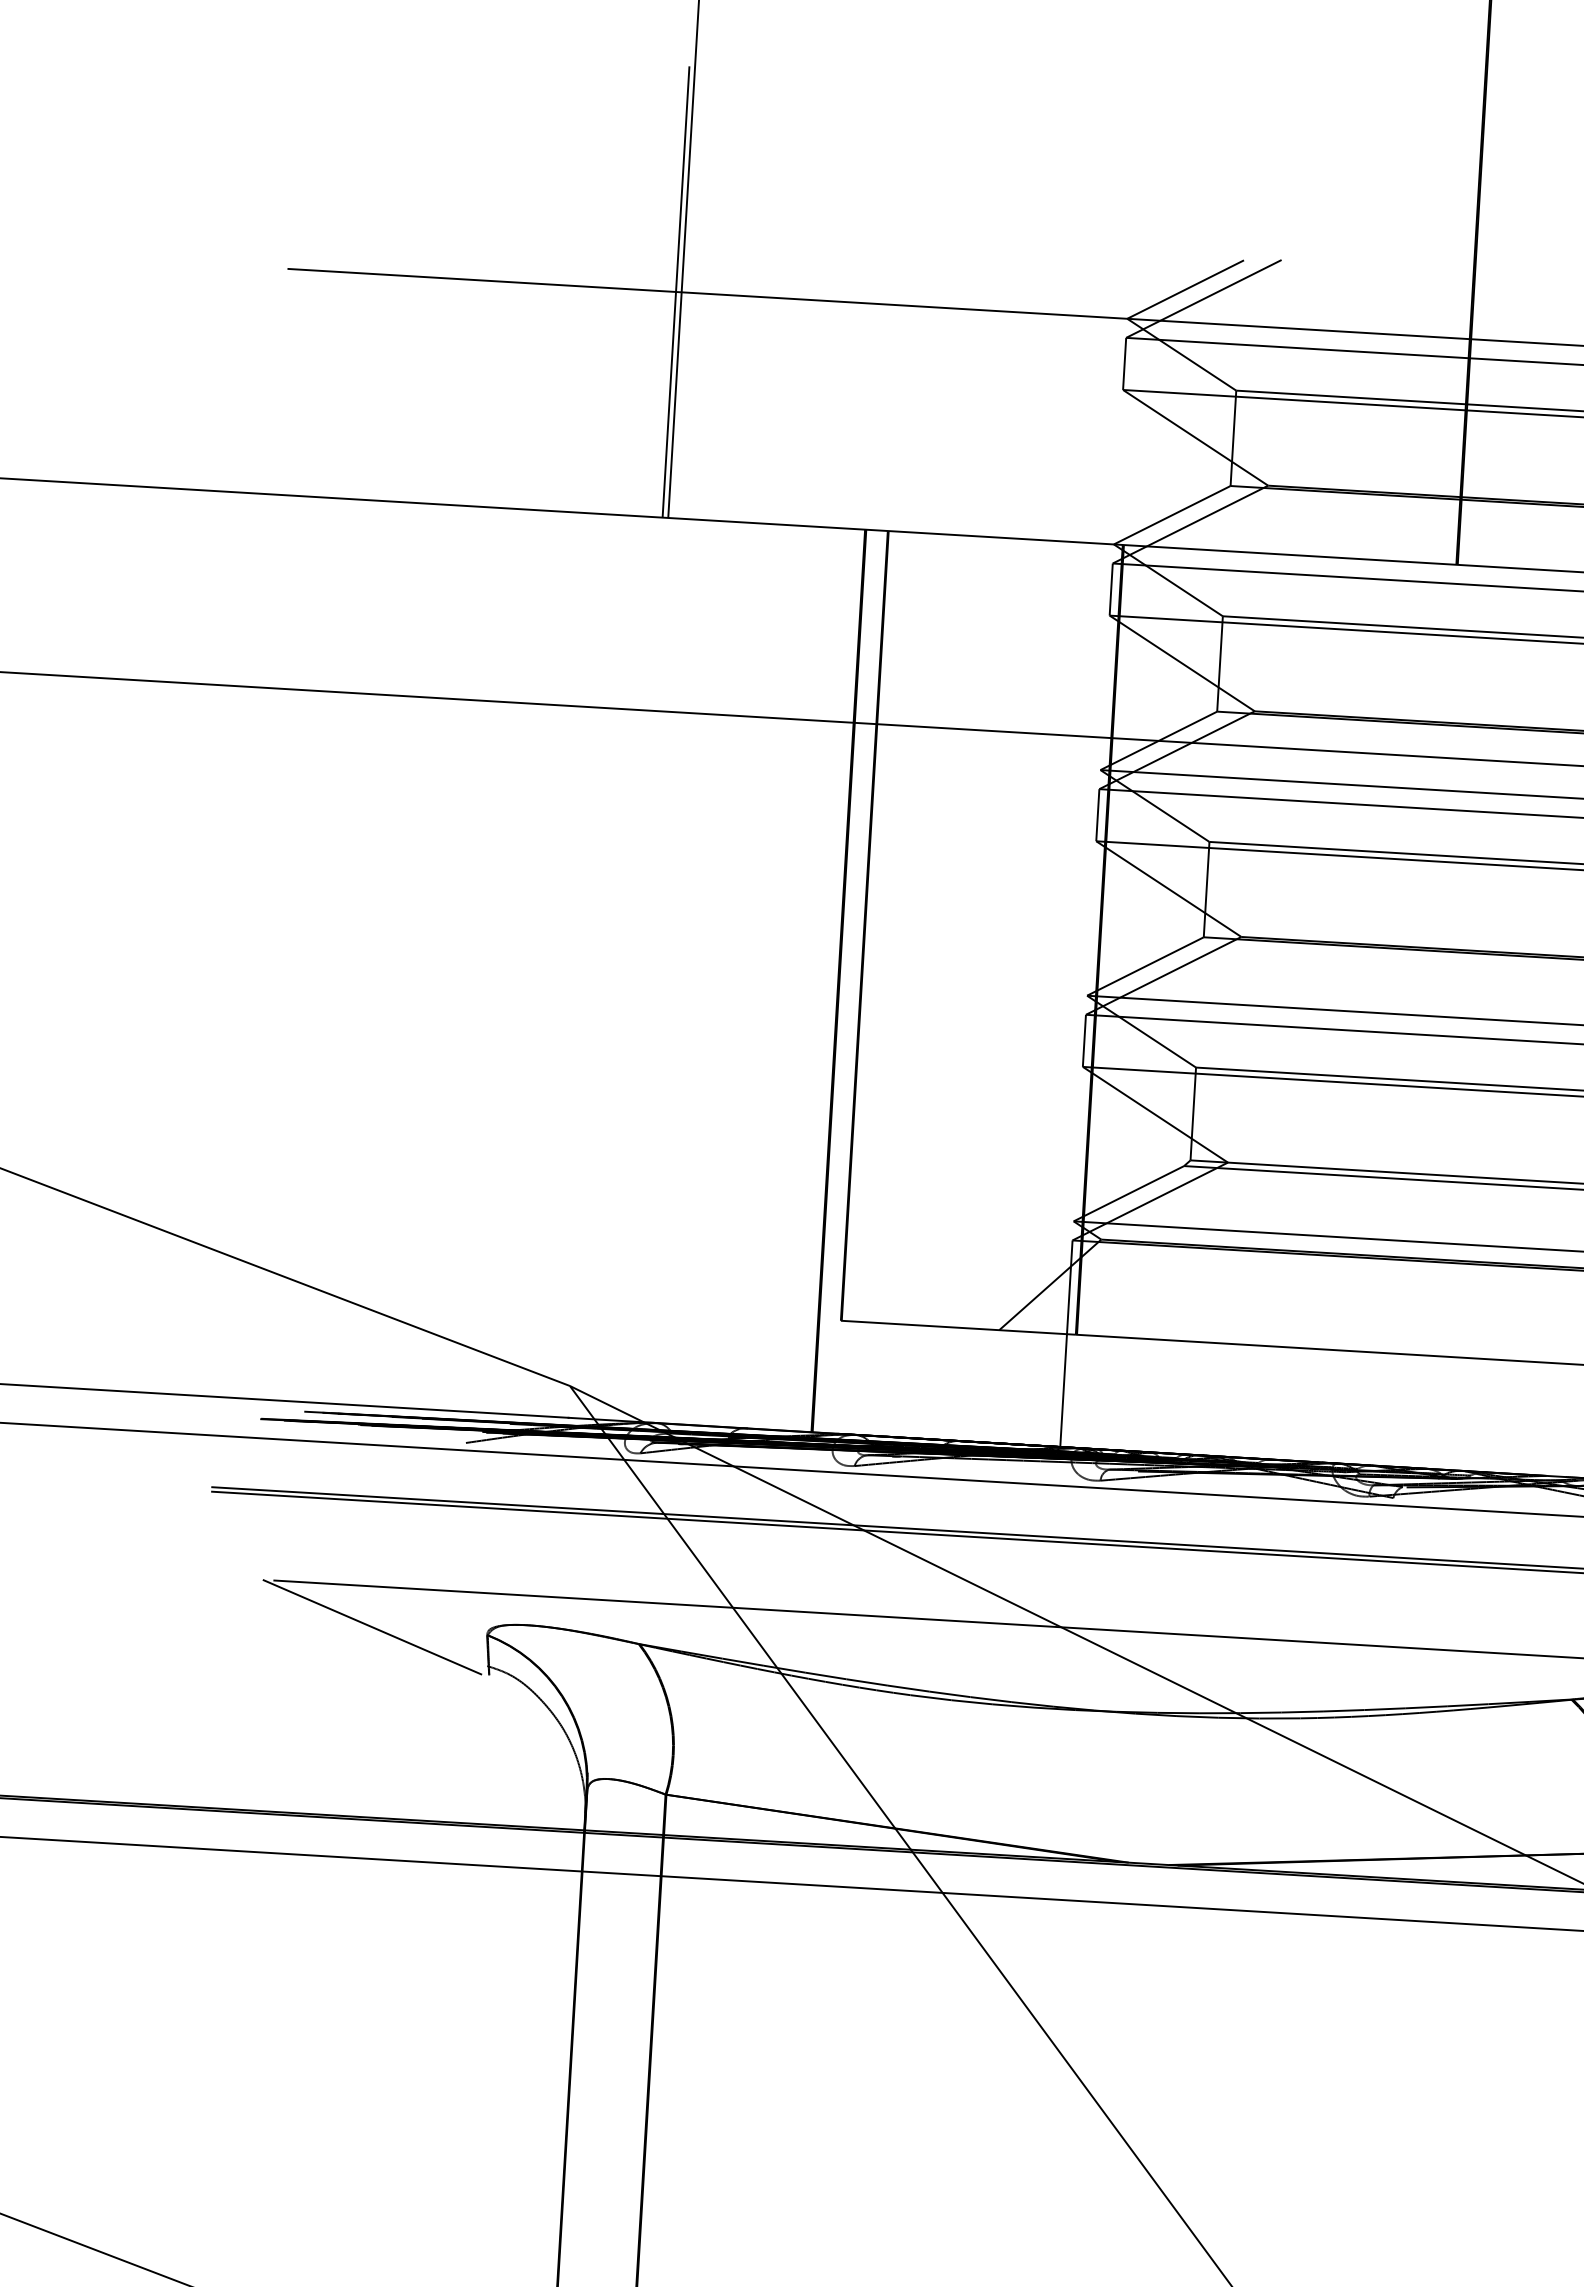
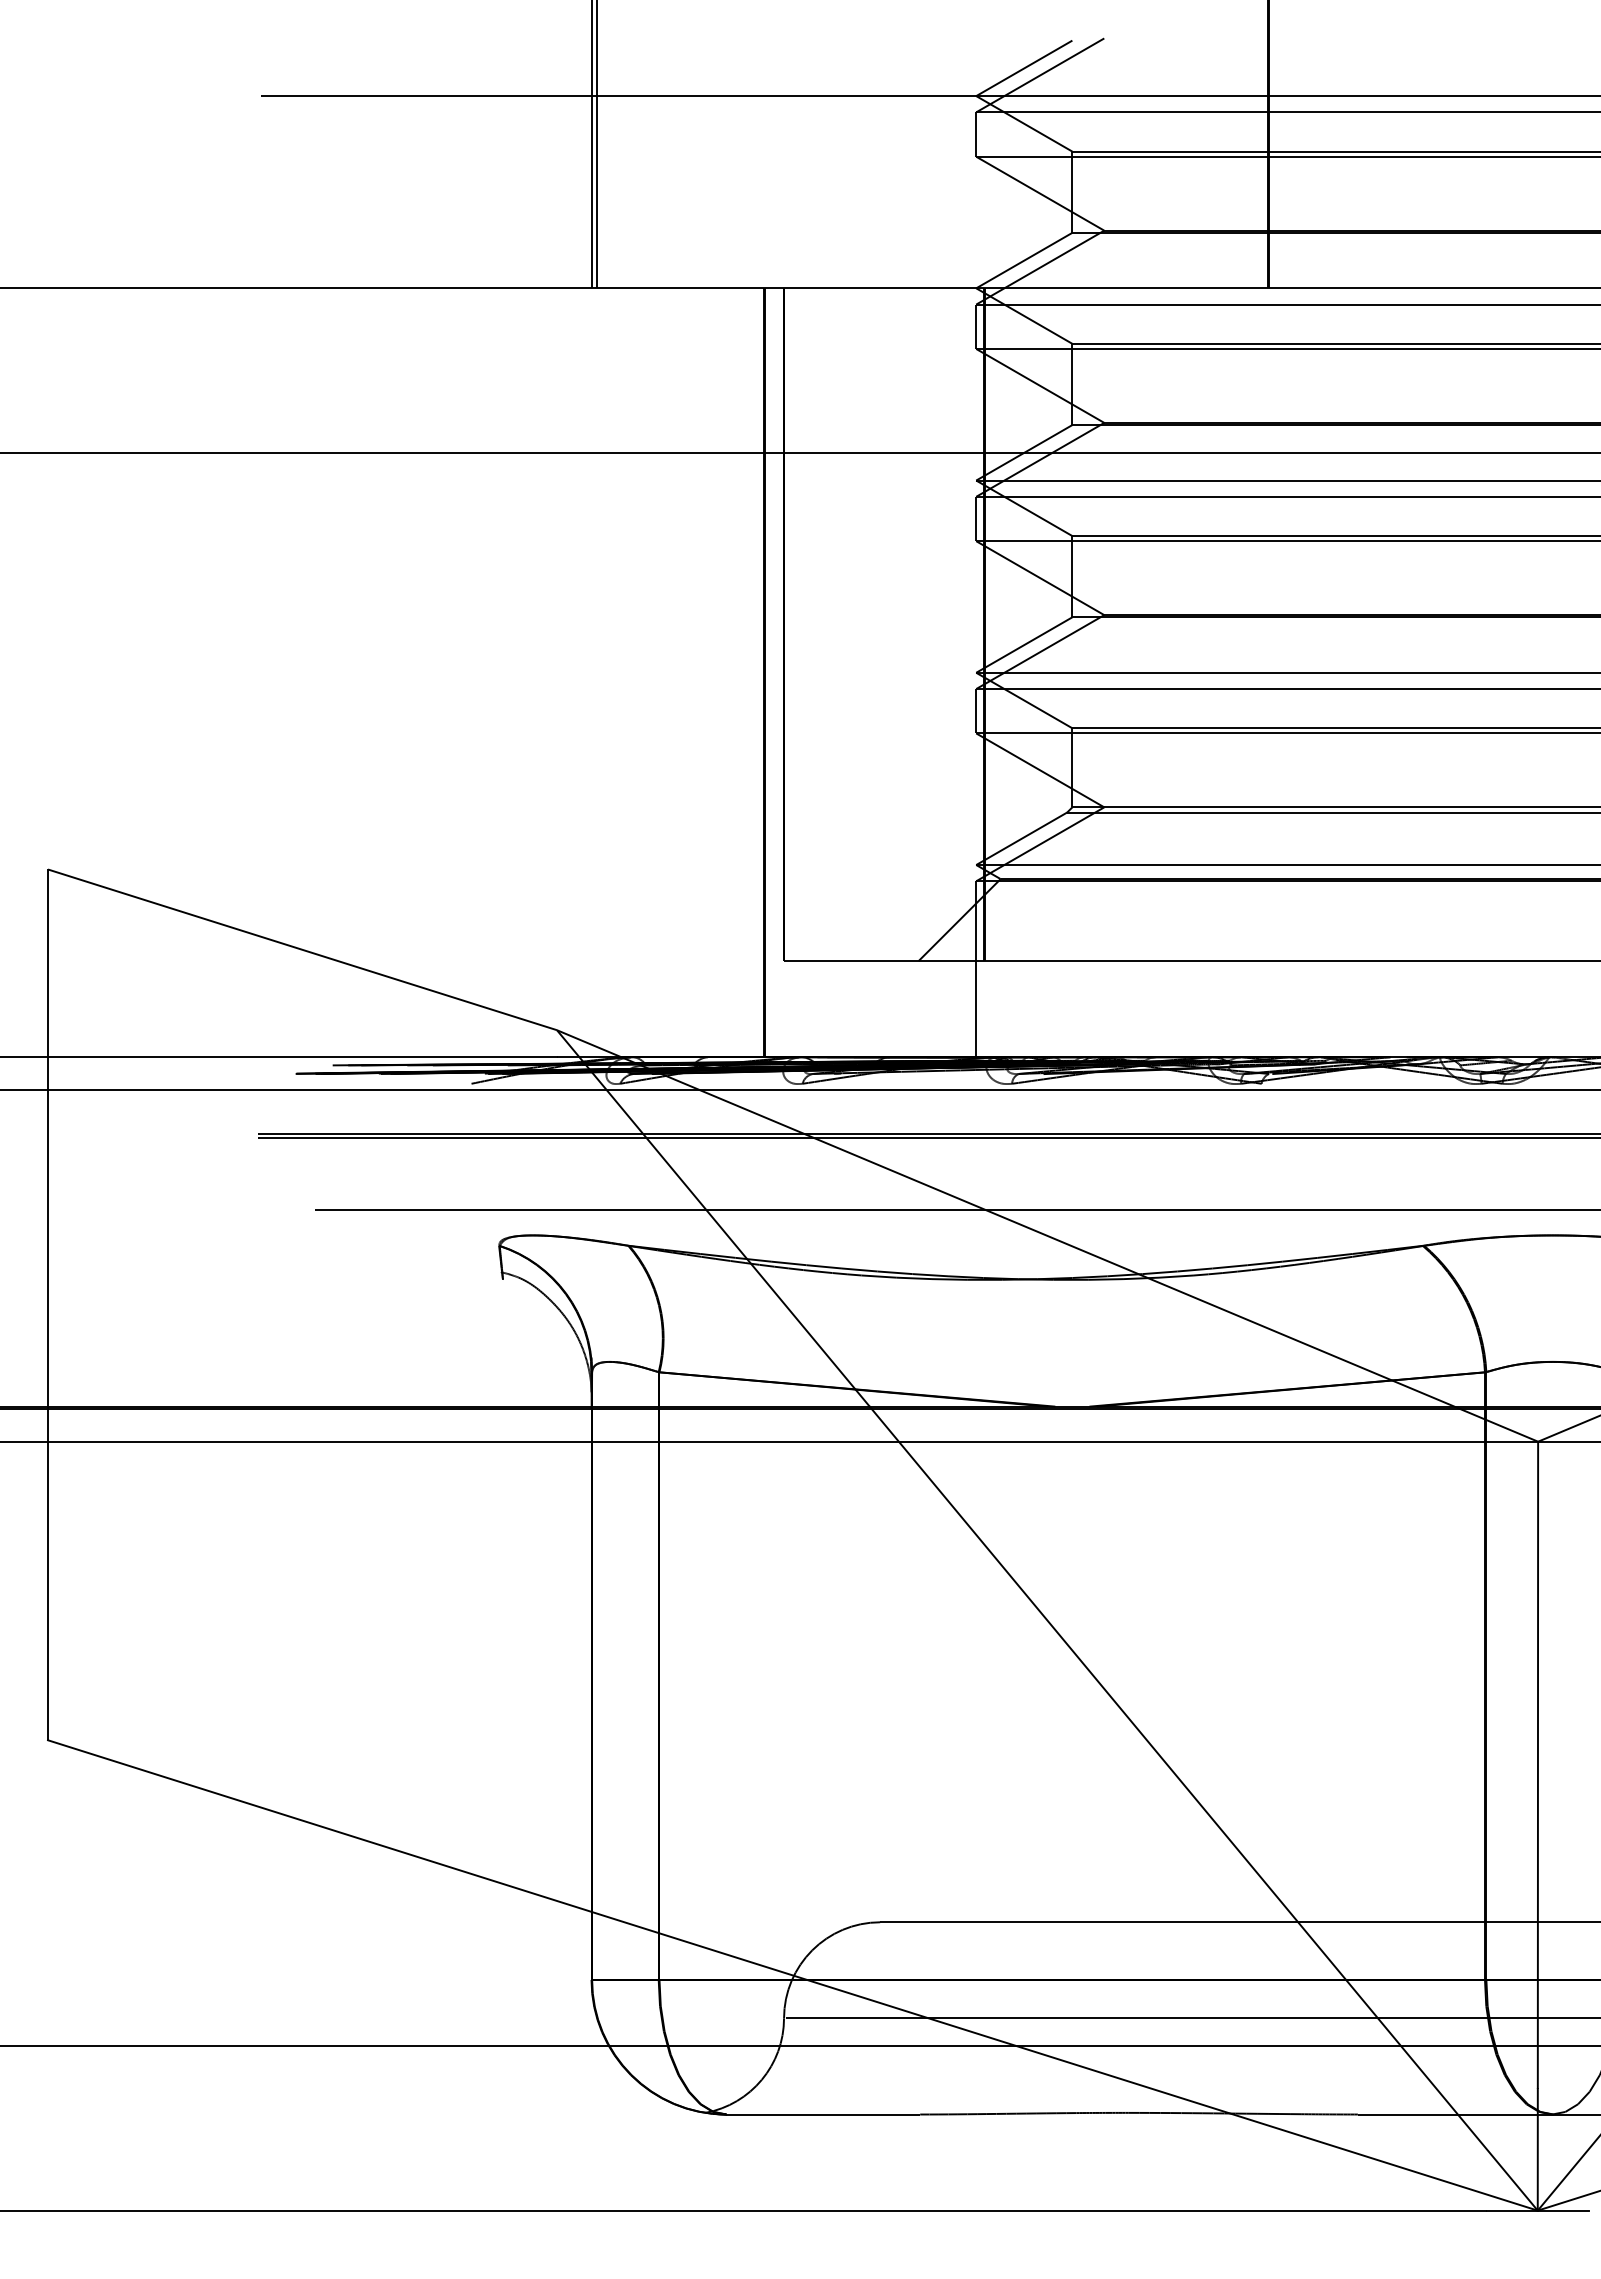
line: (372, 1626) -> (401, 1244), removed

